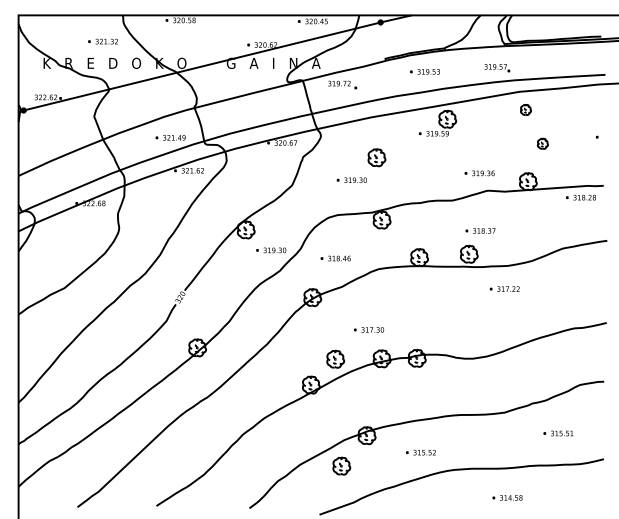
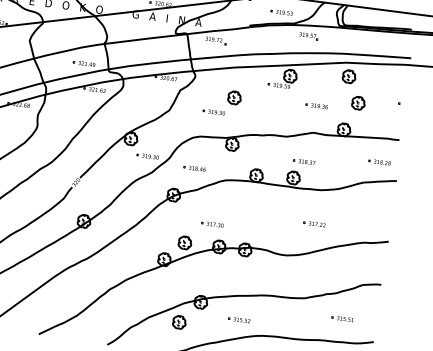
part: (497, 68) -> (308, 36), moved
part: (424, 71) -> (281, 12), moved
part: (525, 109) -> (348, 76), size x1.67
part: (542, 143) -> (358, 103), size x1.67
part: (479, 173) -> (316, 105), moved
part: (580, 197) -> (379, 162), moved
part: (504, 288) -> (314, 223), moved

